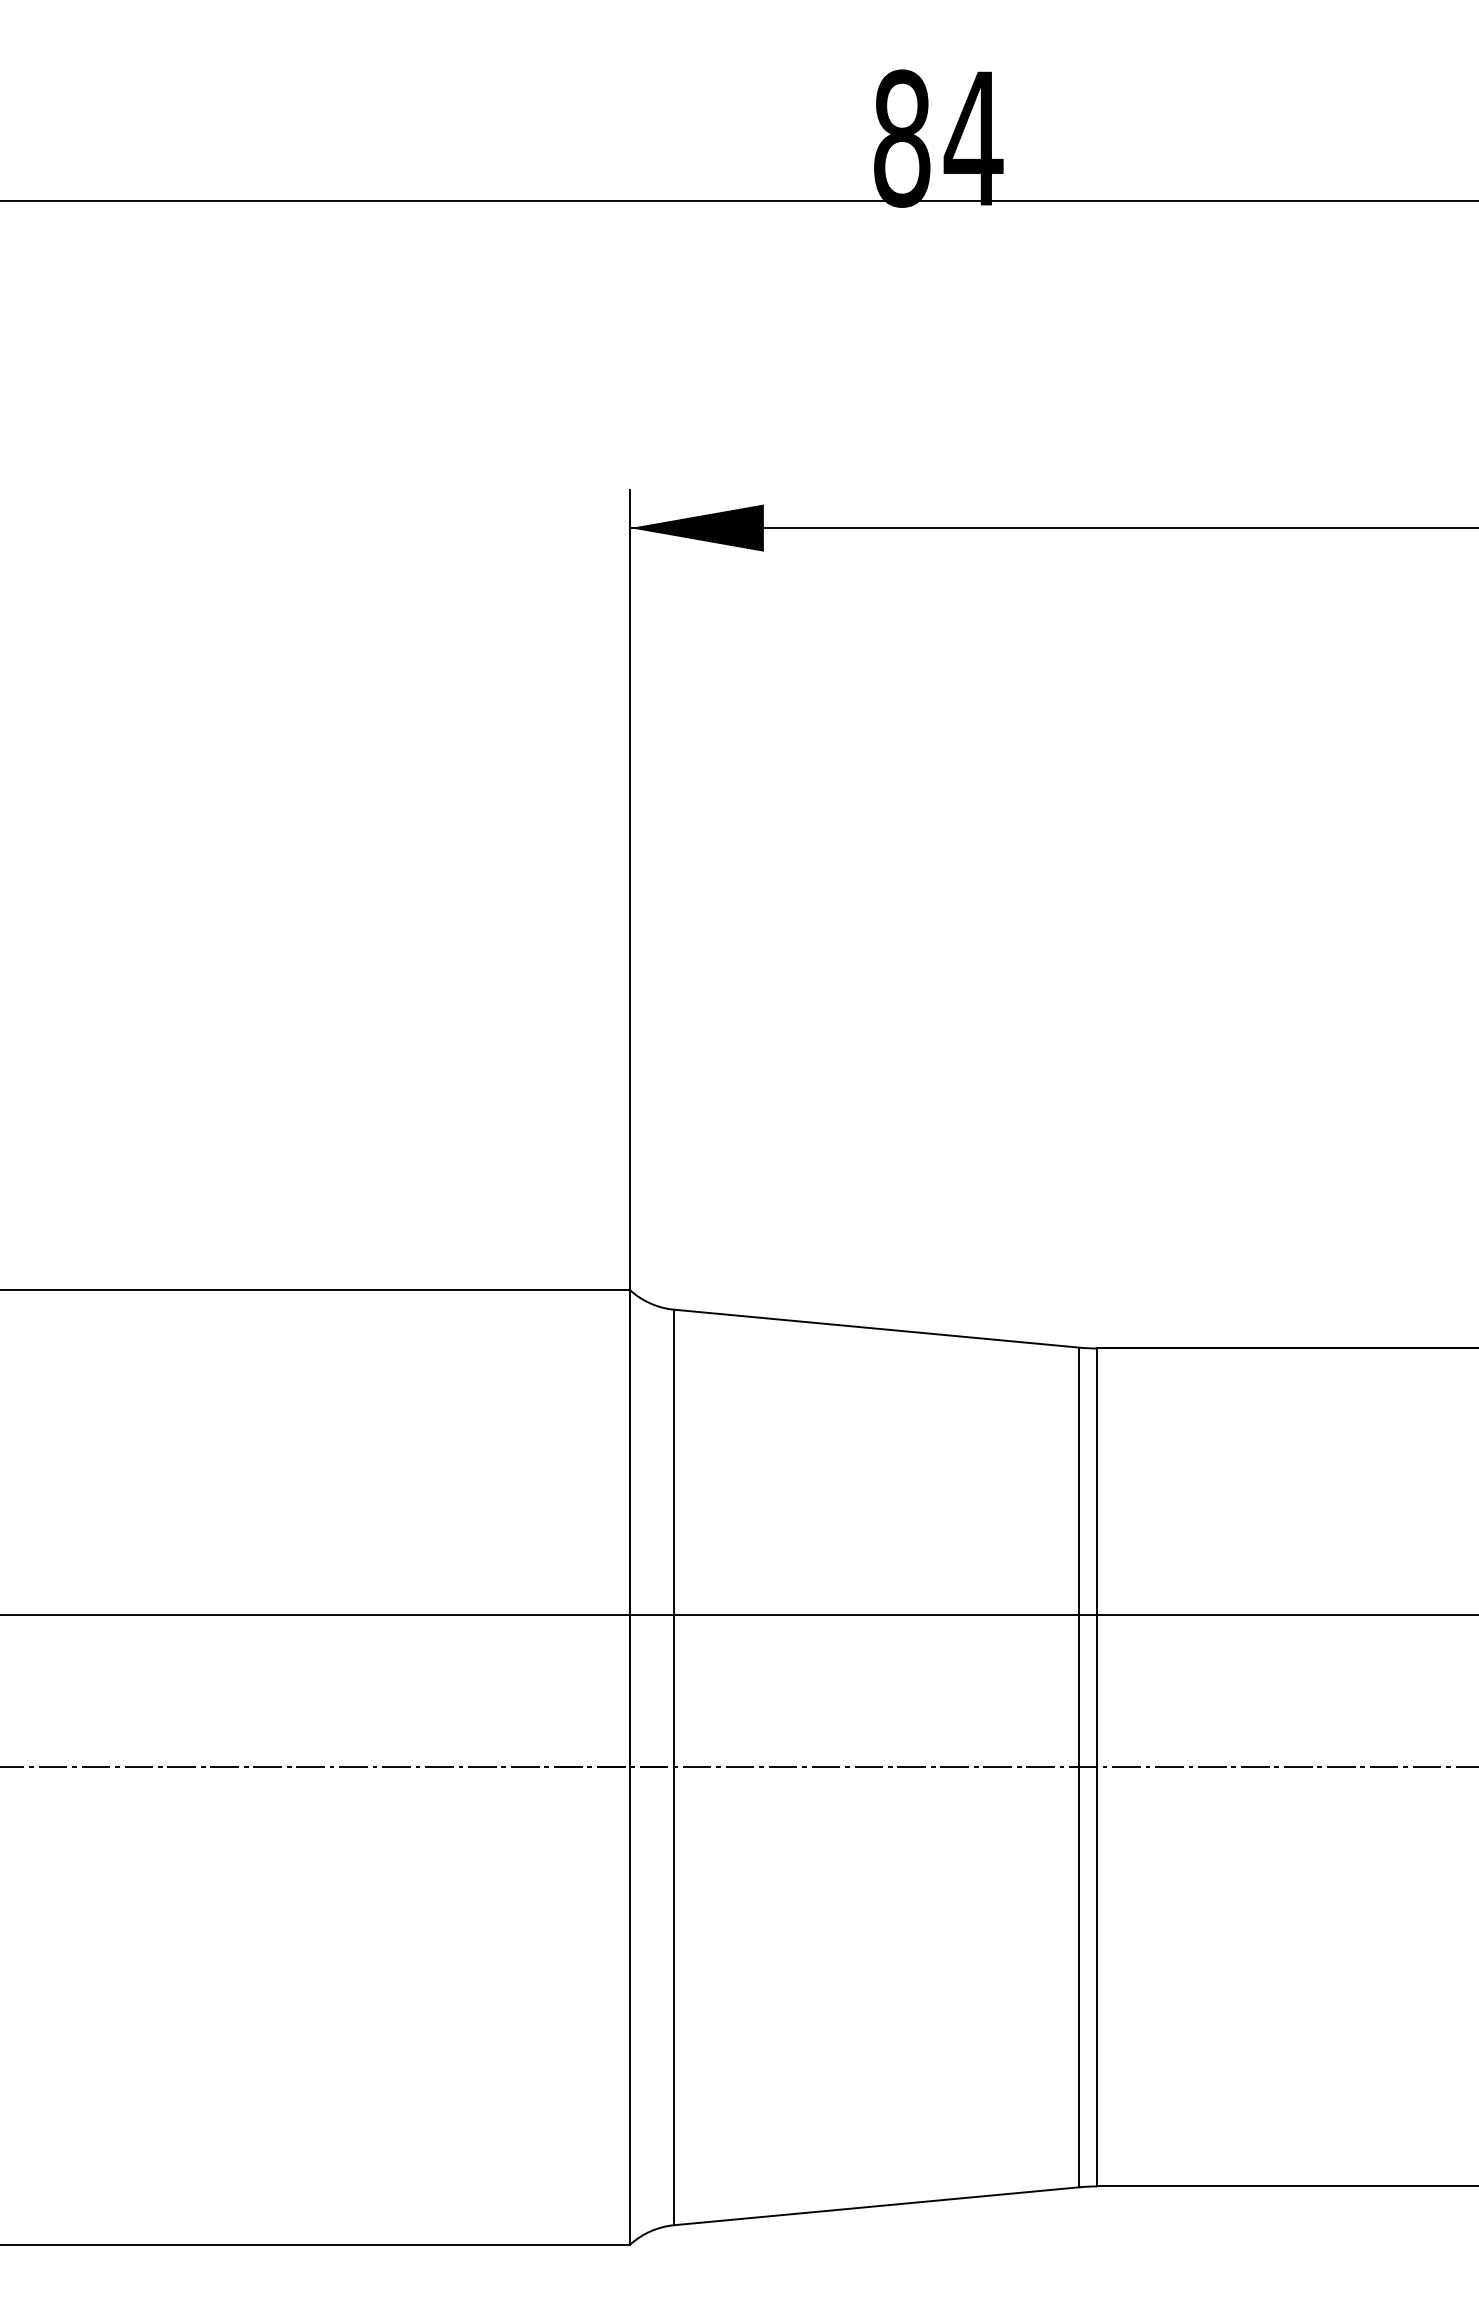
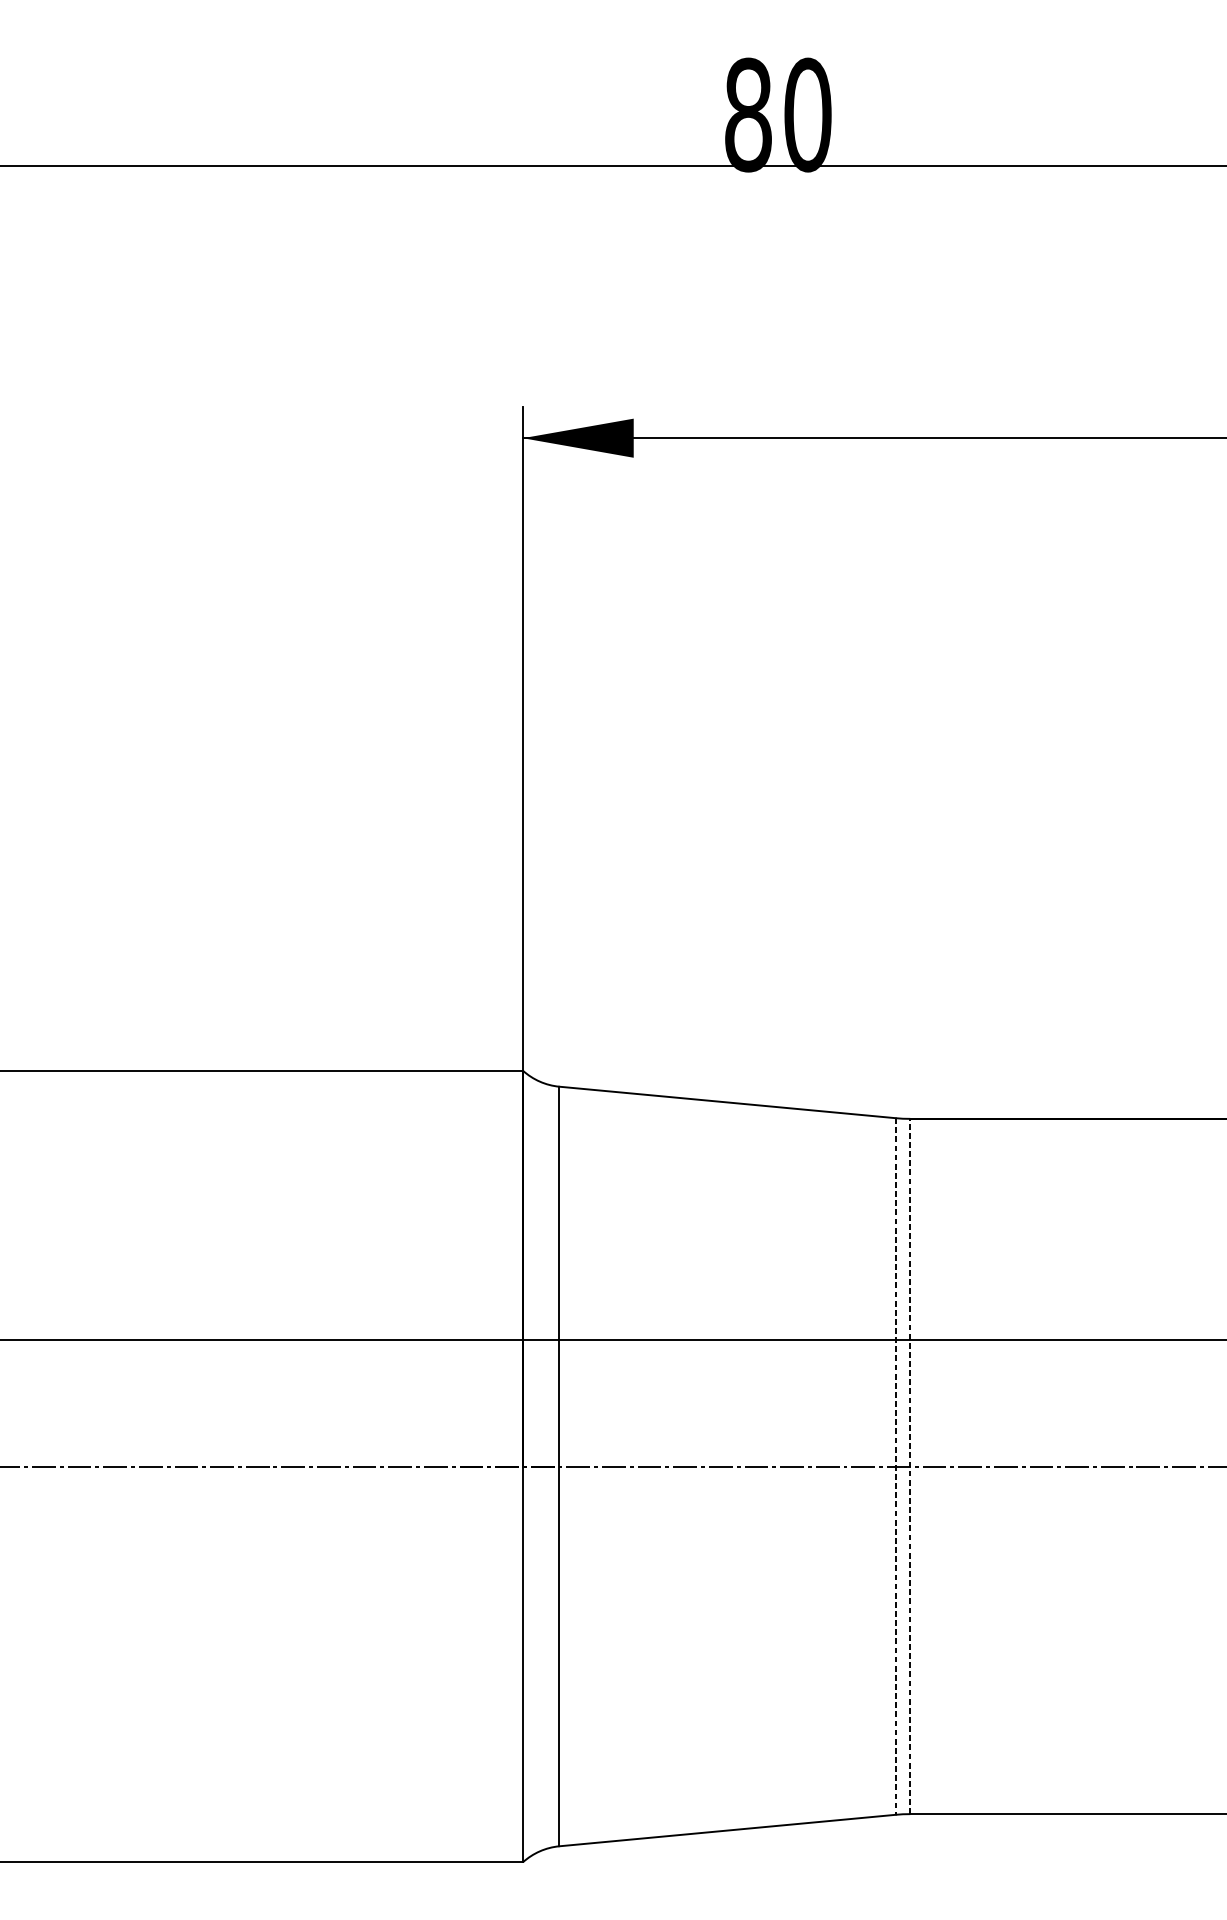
text: (973, 138) -> (807, 114), 84 -> 80
line: (1079, 1767) -> (895, 1466), solid -> dashed
line: (1097, 1767) -> (910, 1466), solid -> dashed

